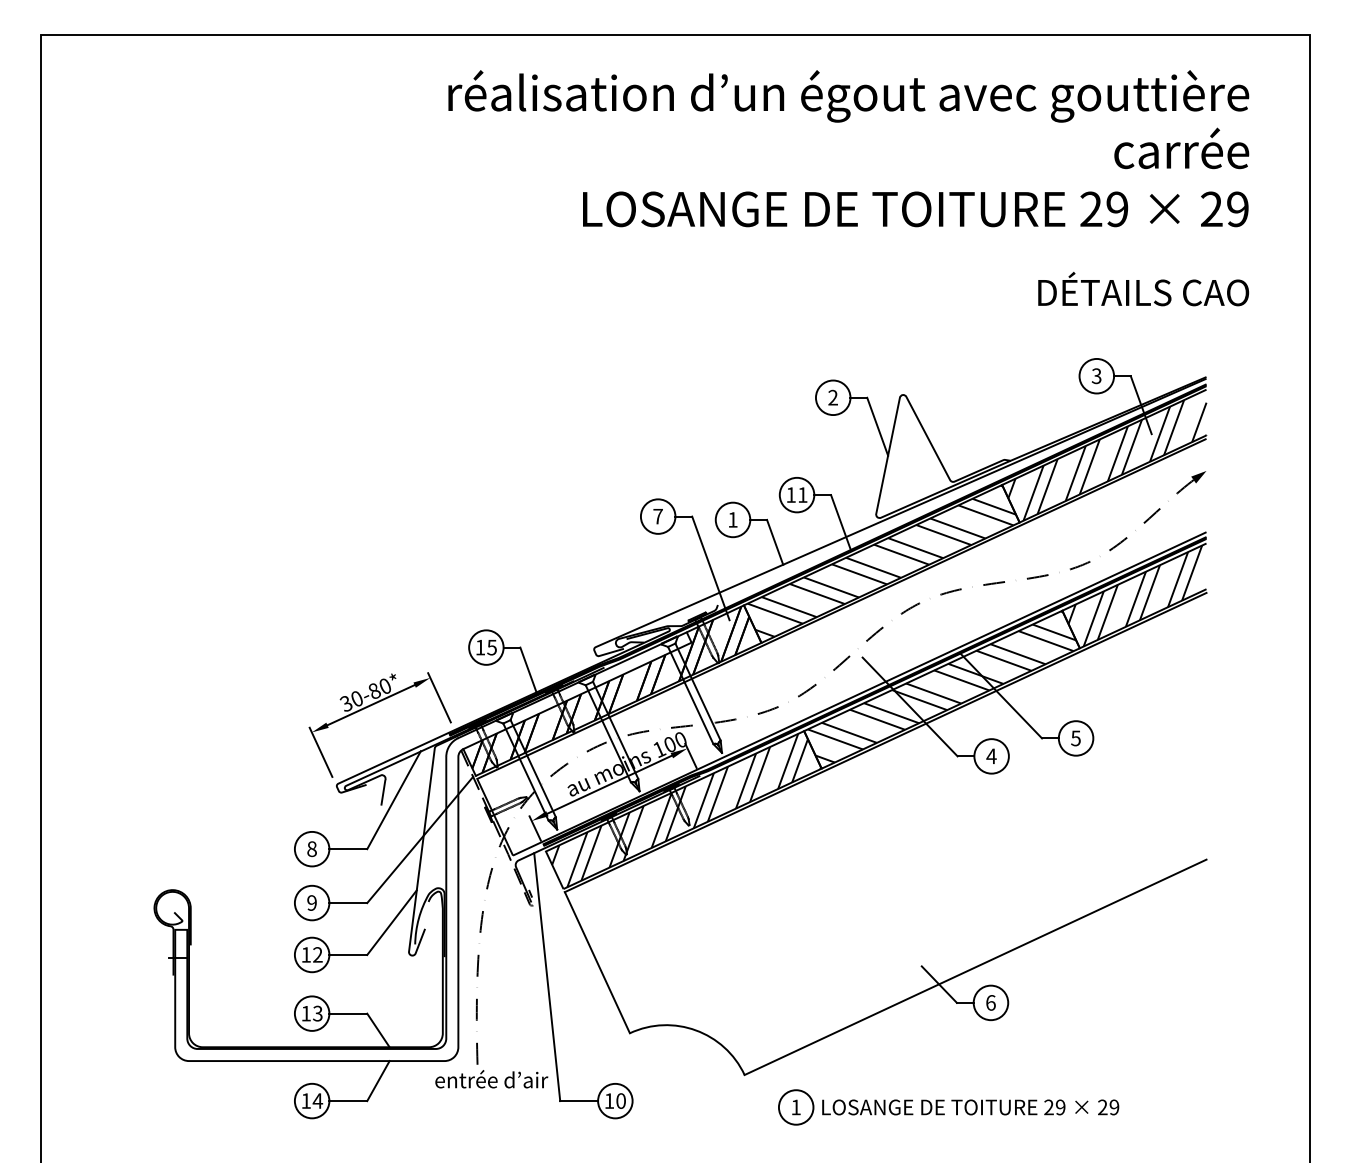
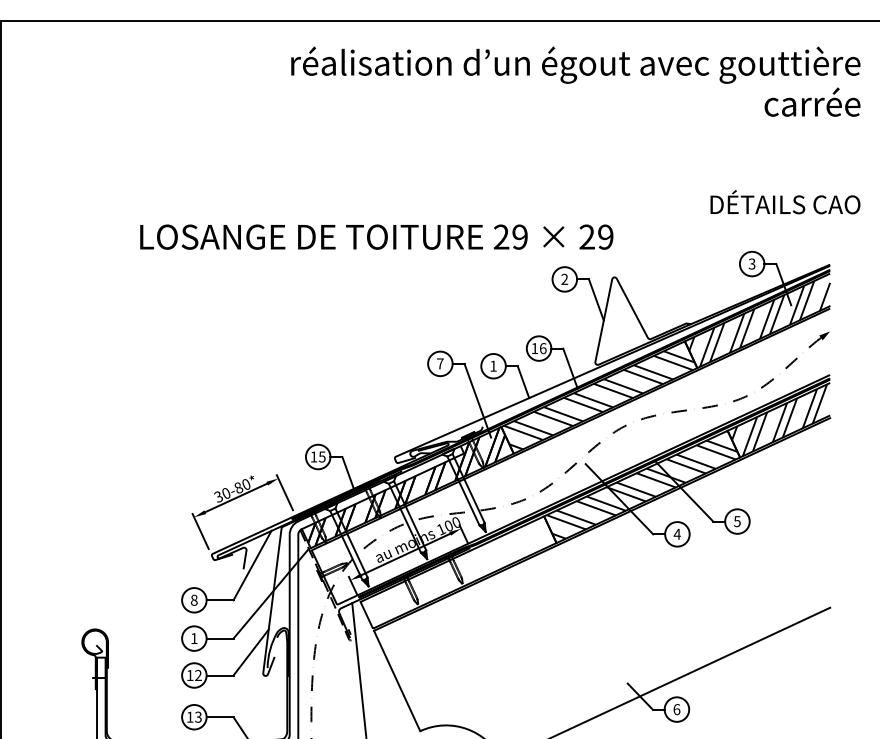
text: (915, 209) -> (376, 237), moved
text: (802, 494) -> (542, 348), 11 -> 16
hatch: (686, 810) -> (460, 572), removed
text: (311, 902) -> (193, 638), 9 -> 1

